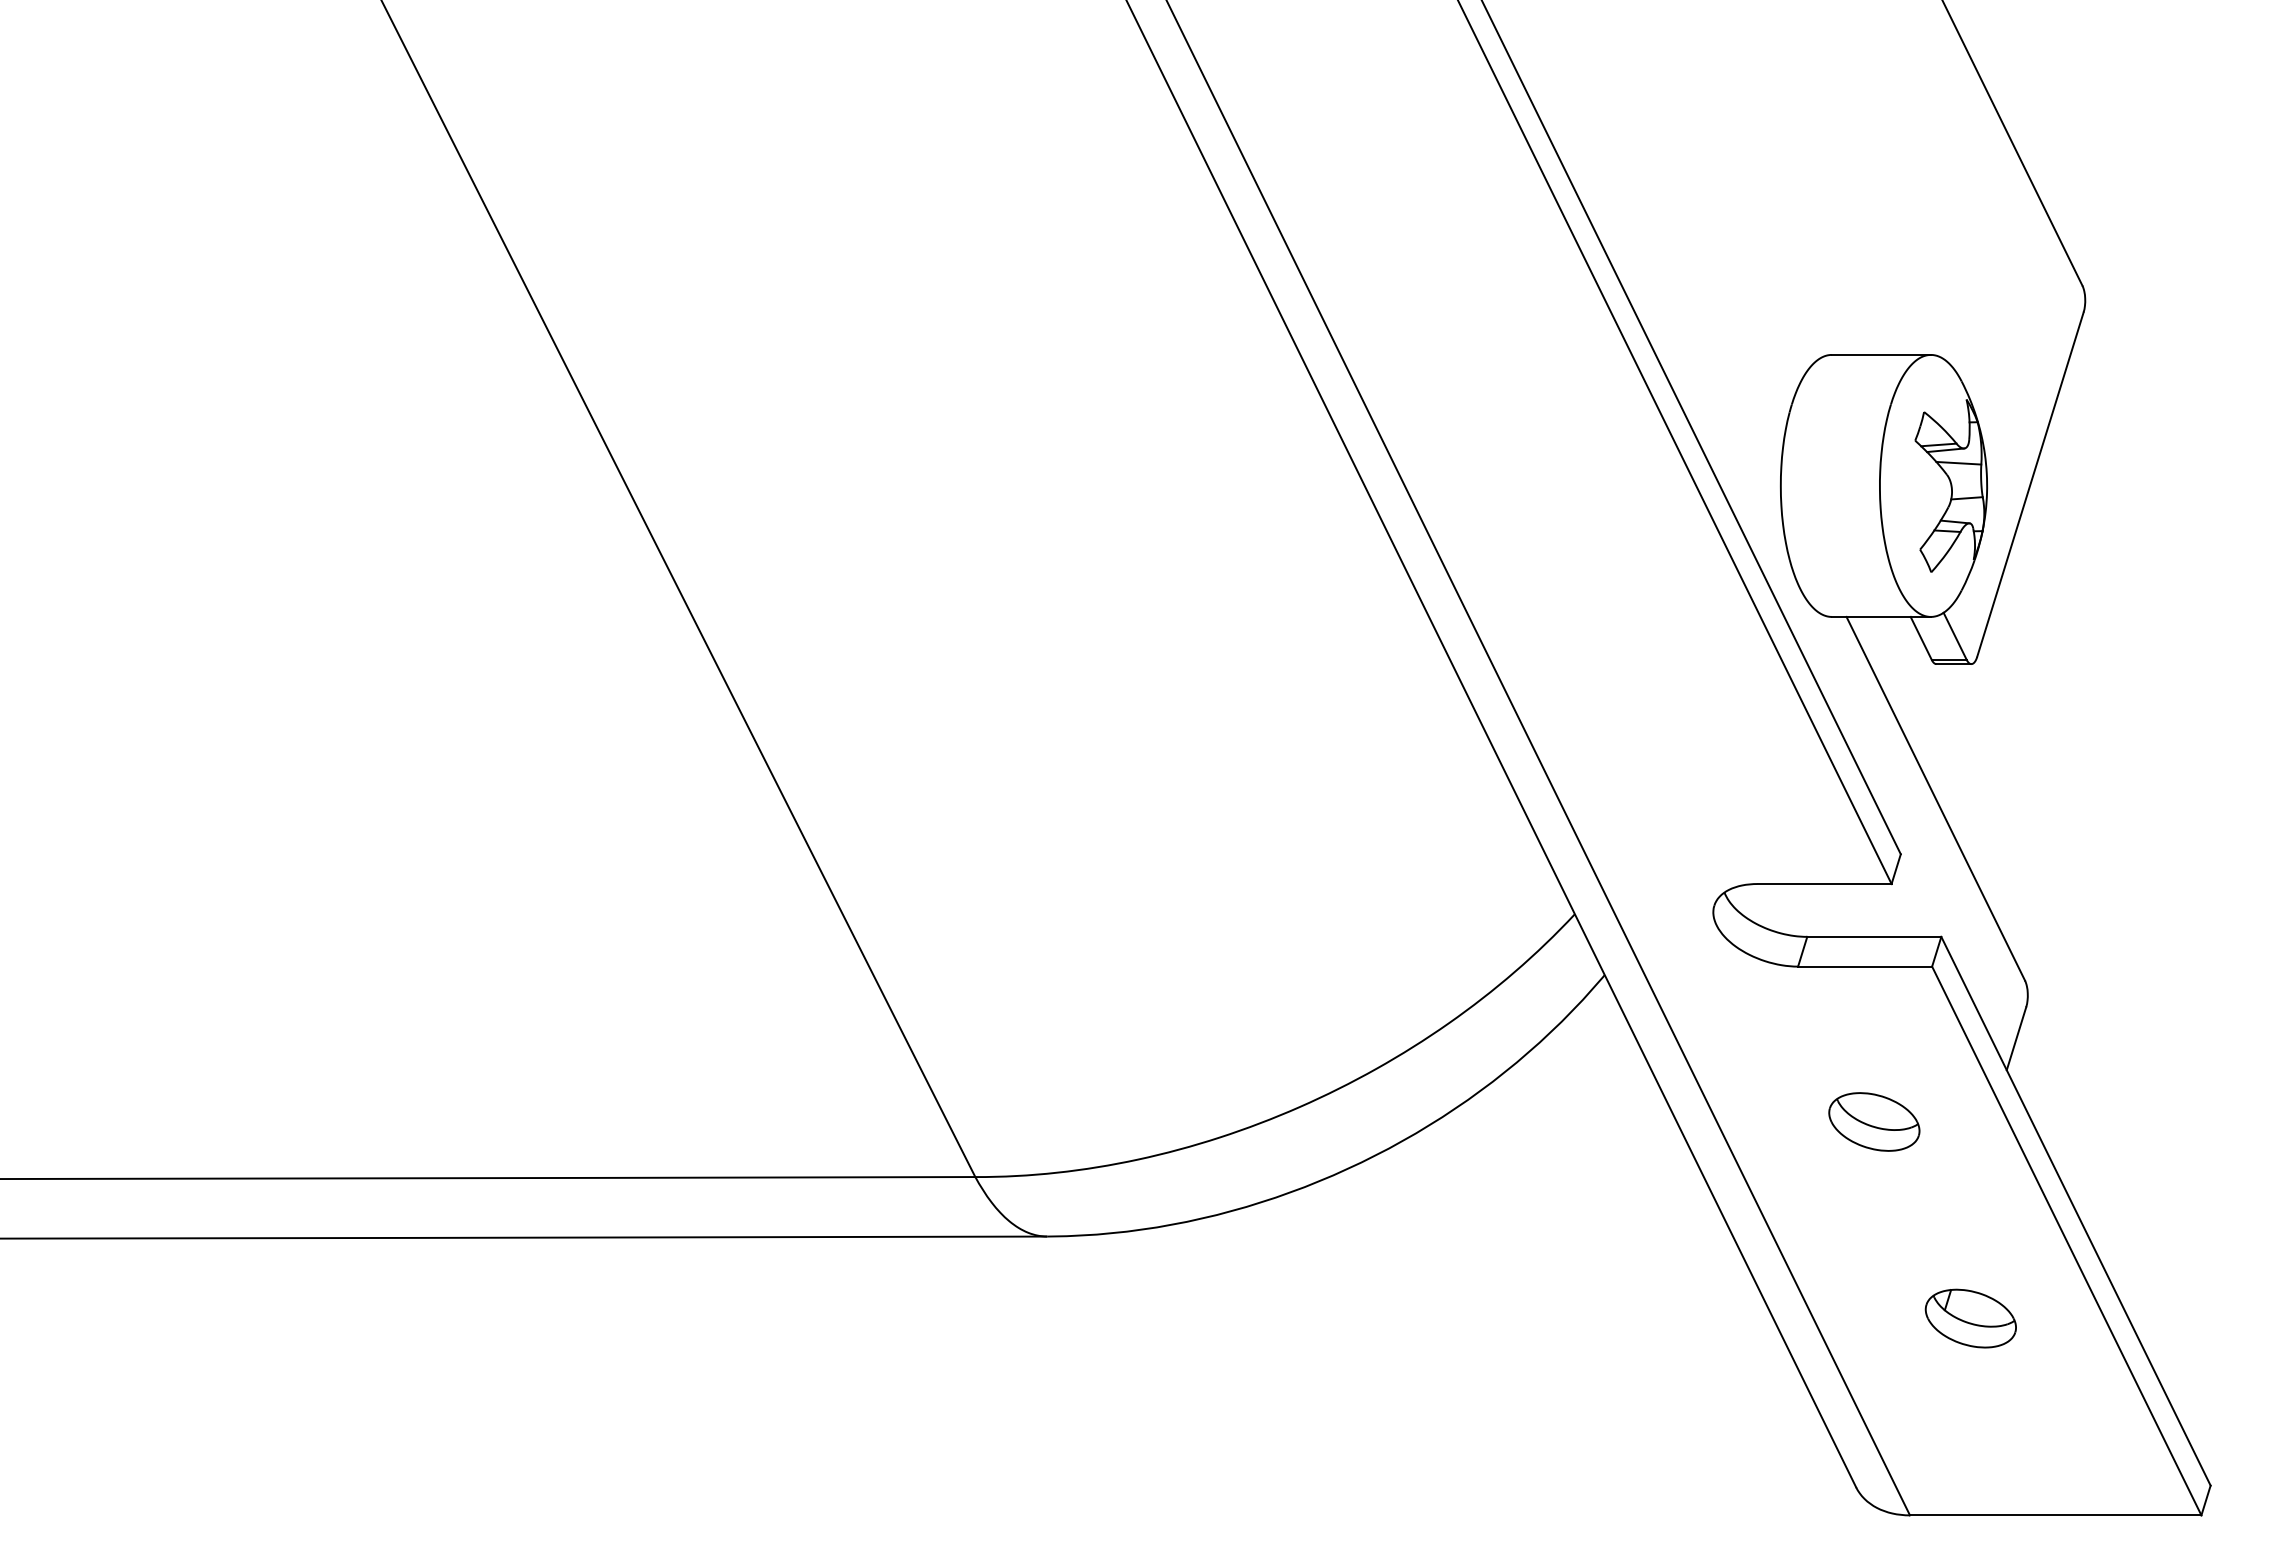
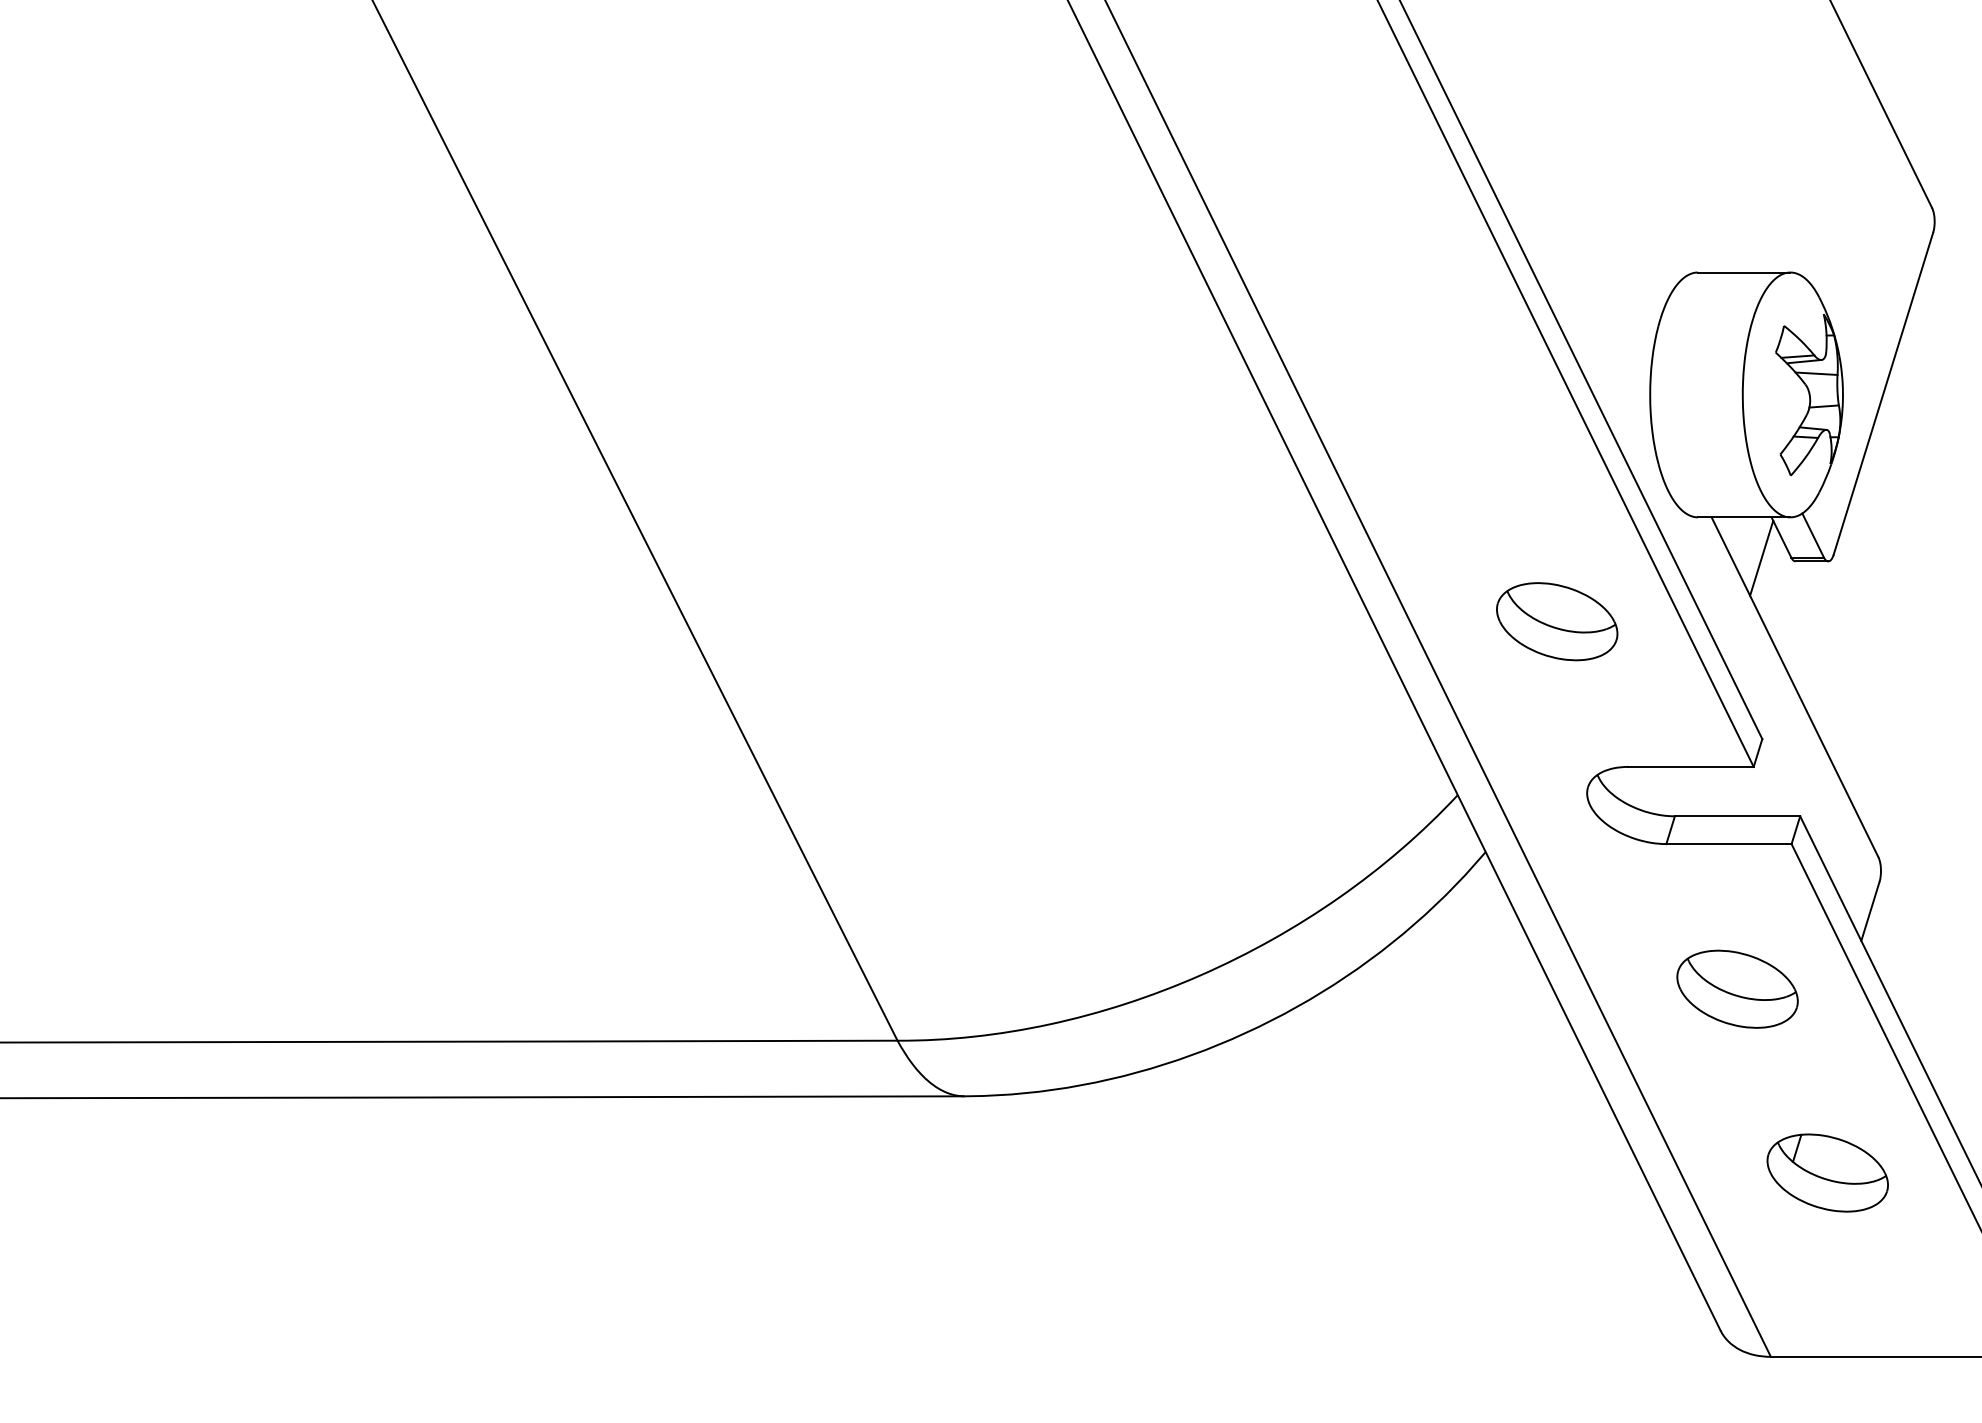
line: (1899, 660) -> (1761, 558), added
part: (1681, 728) -> (1557, 621), added
part: (1874, 1121) -> (1737, 988), size x1.43
part: (1970, 1318) -> (1827, 1172), size x1.43

